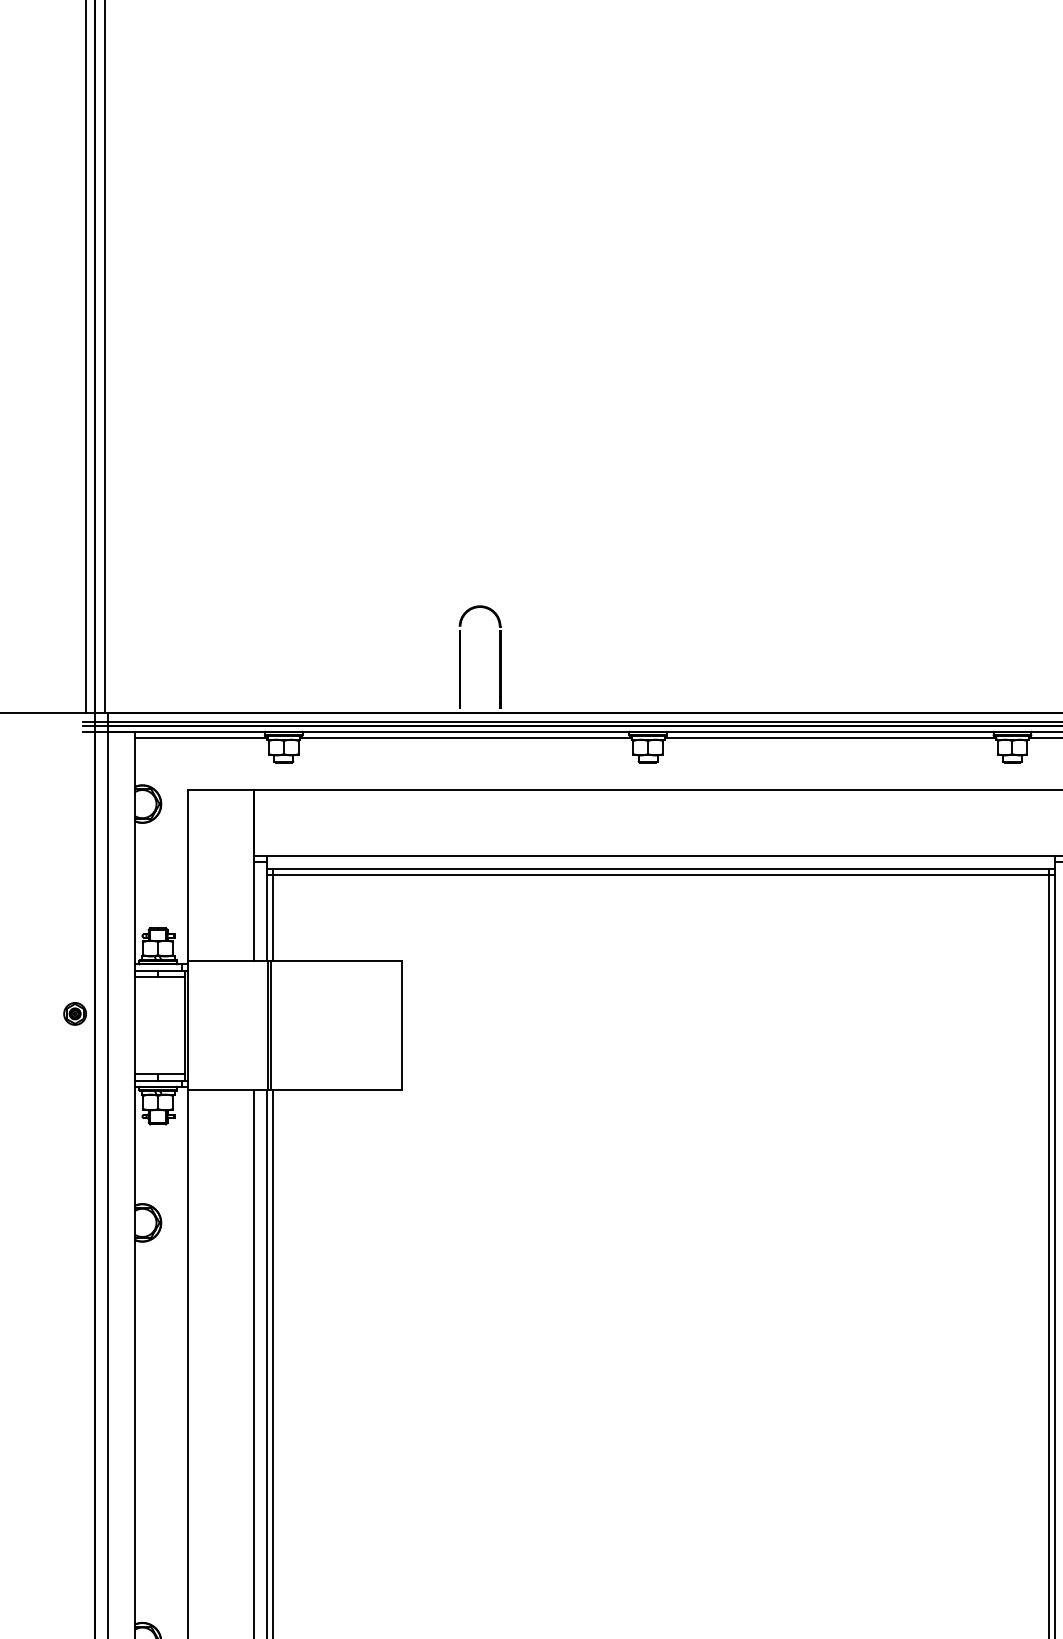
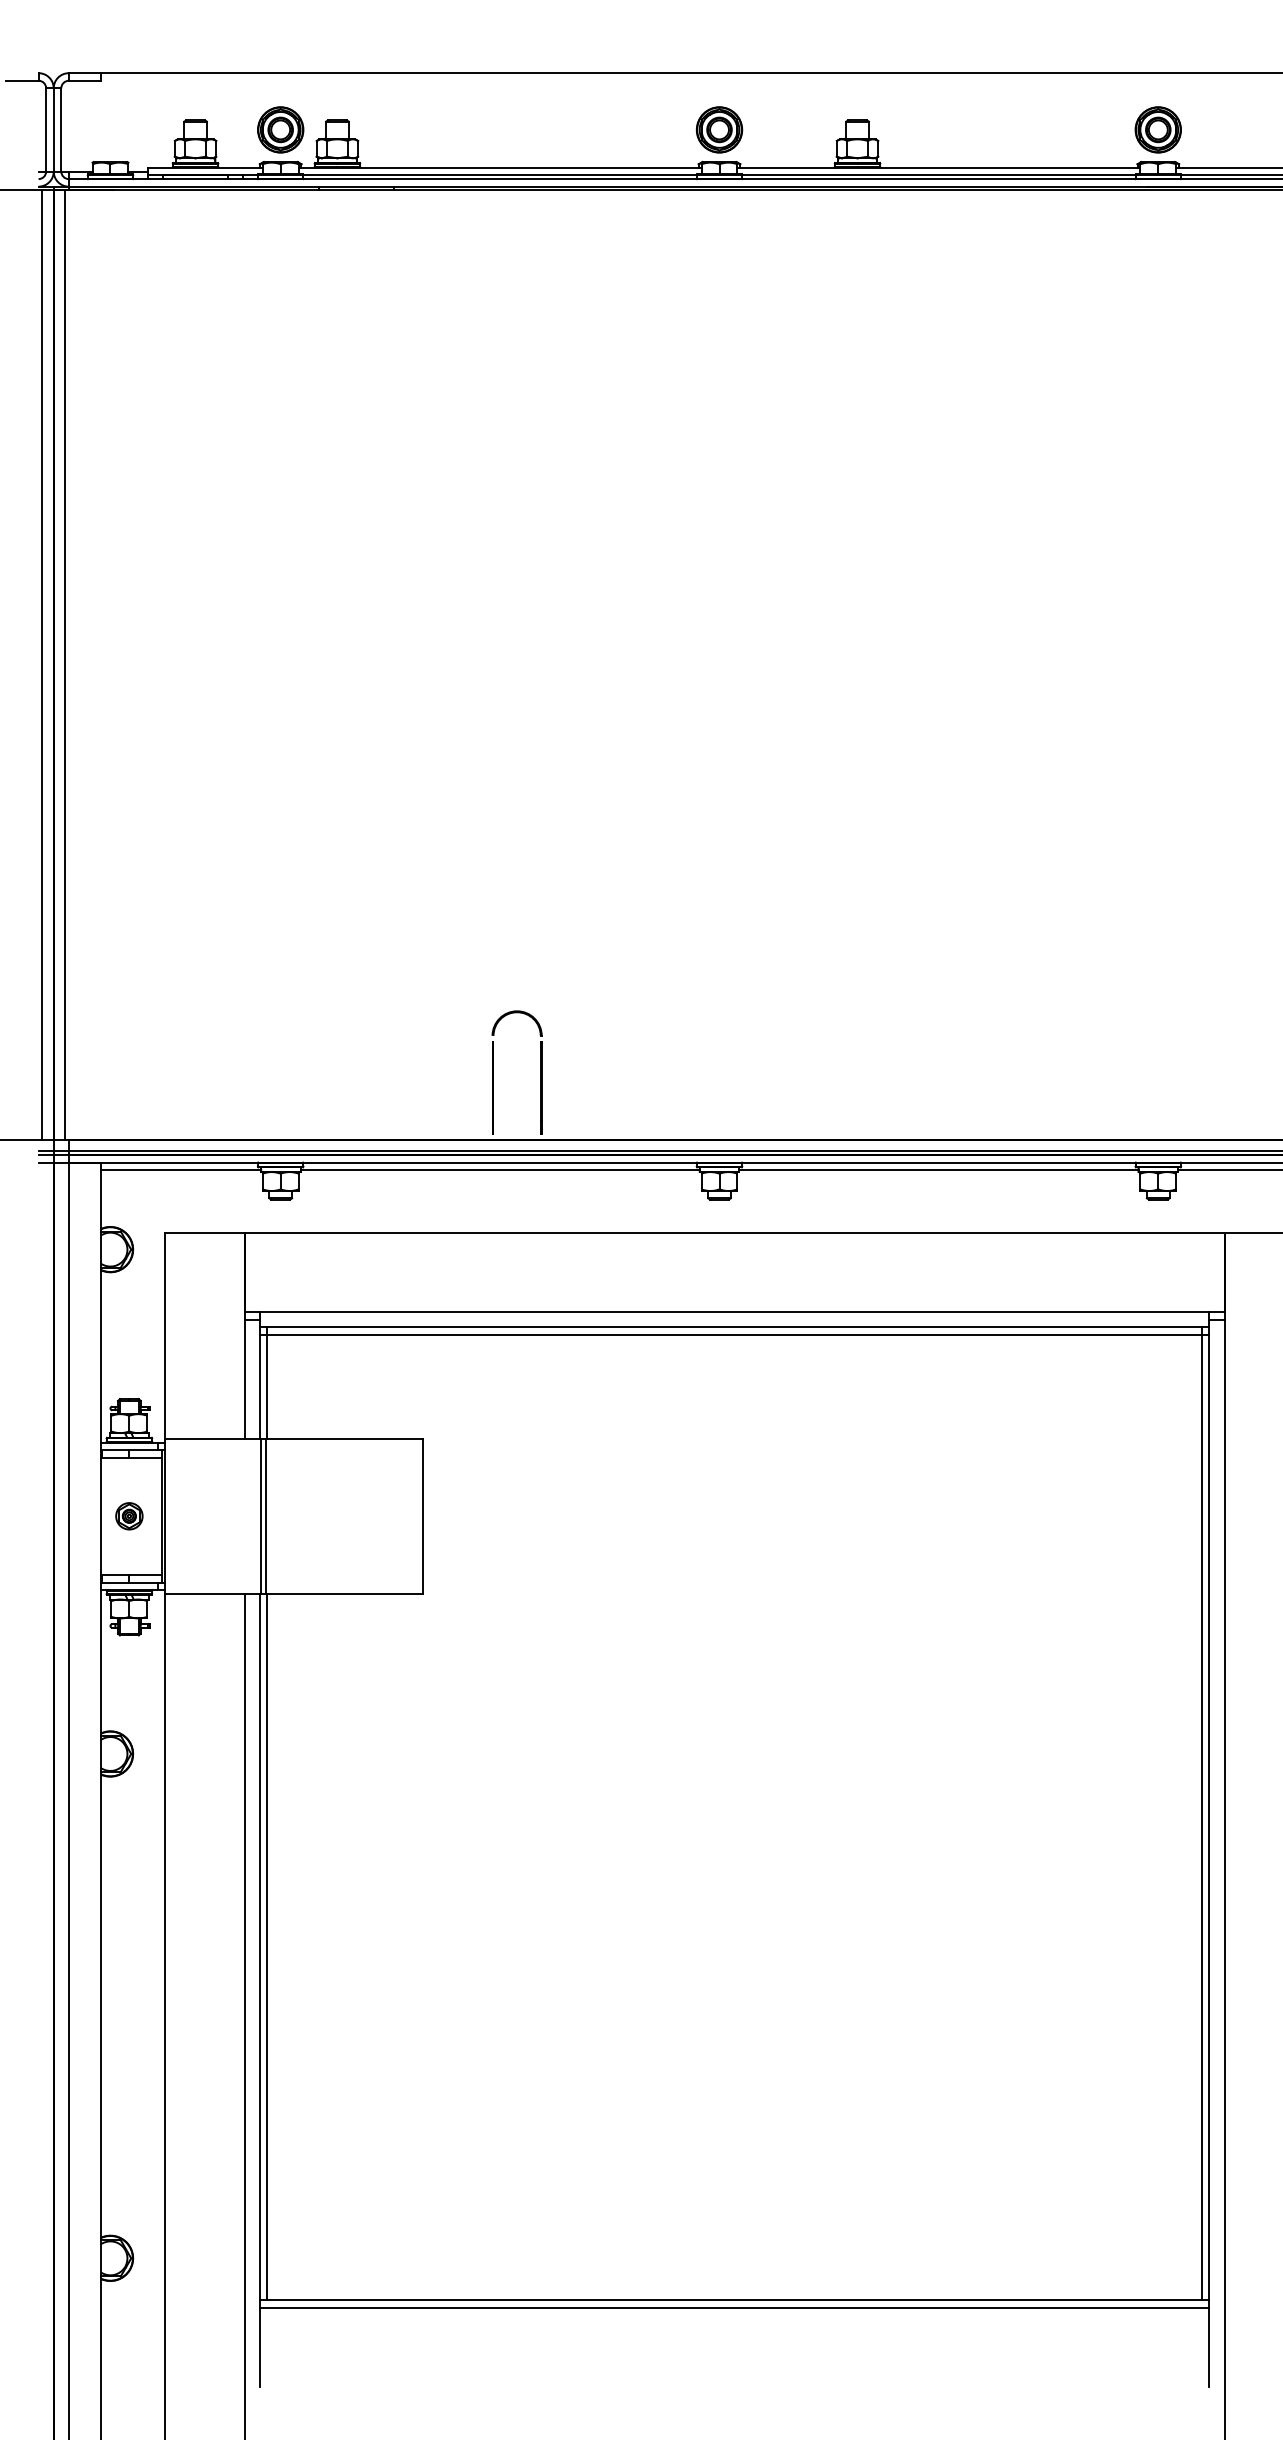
part: (75, 1014) -> (129, 1516), moved

